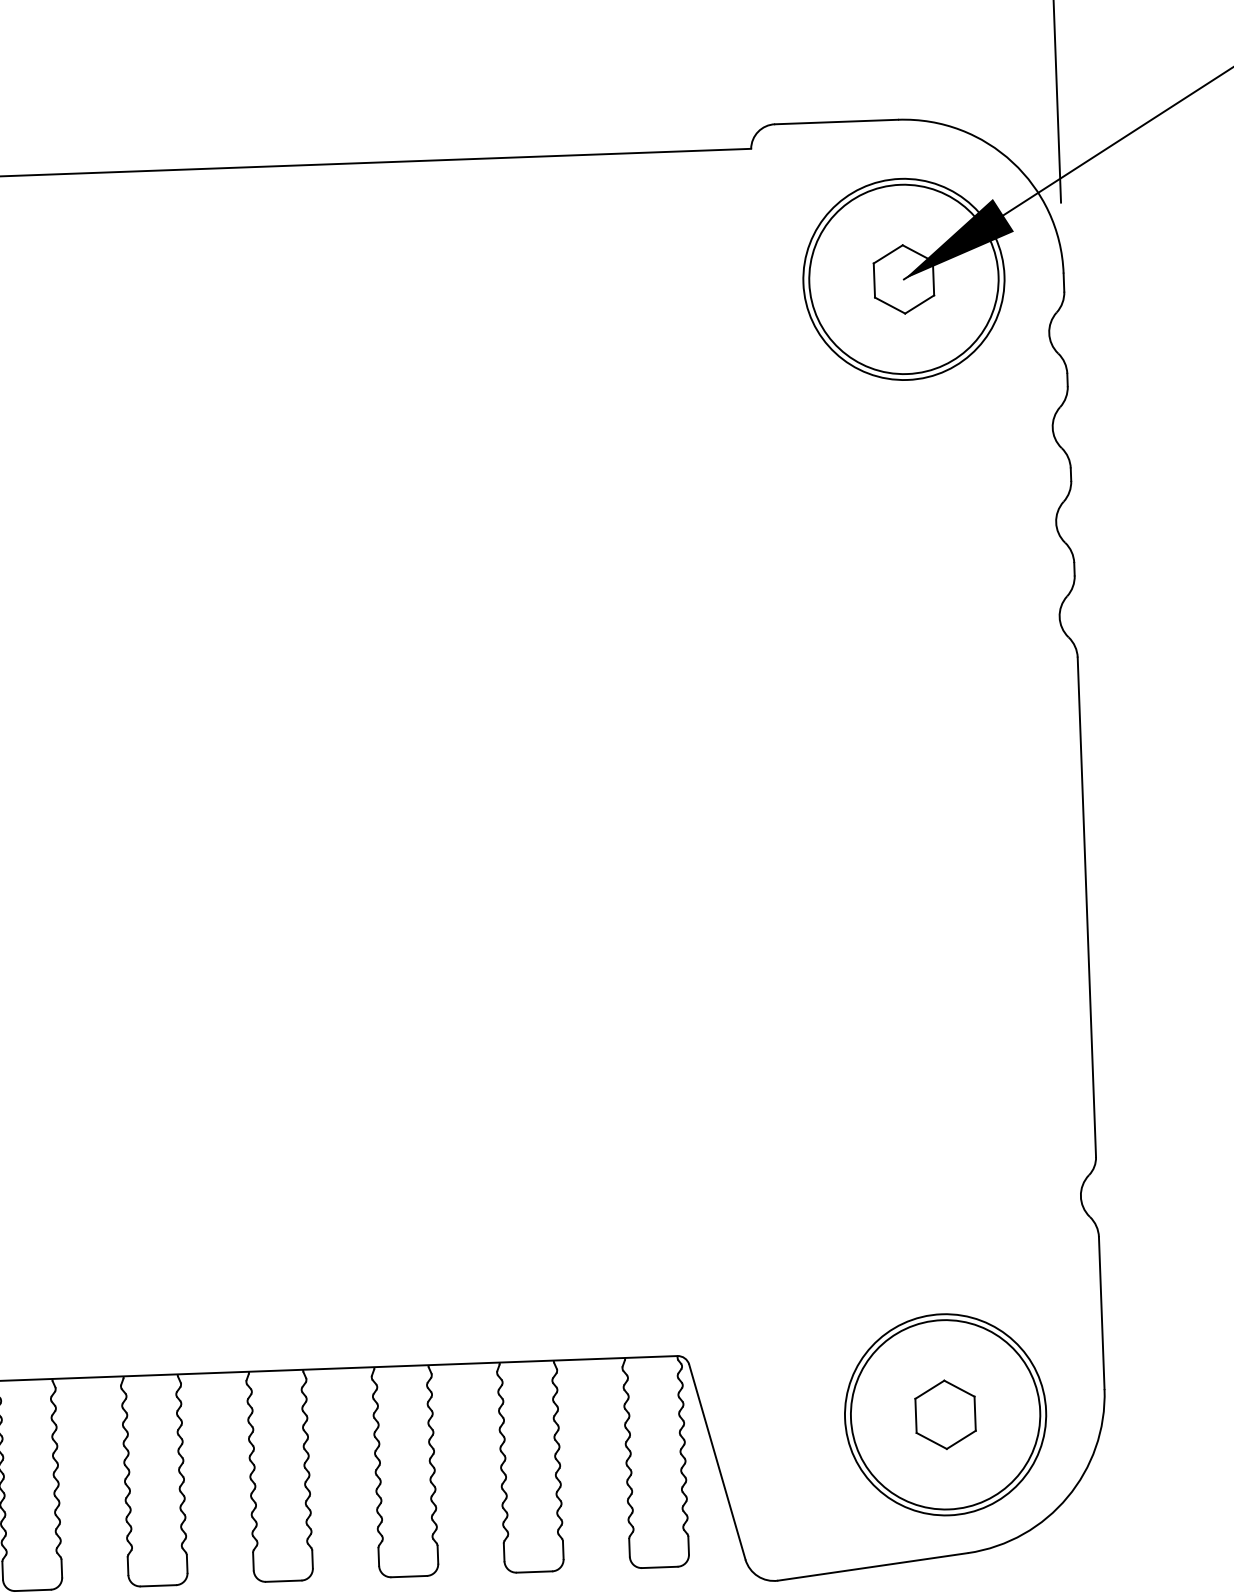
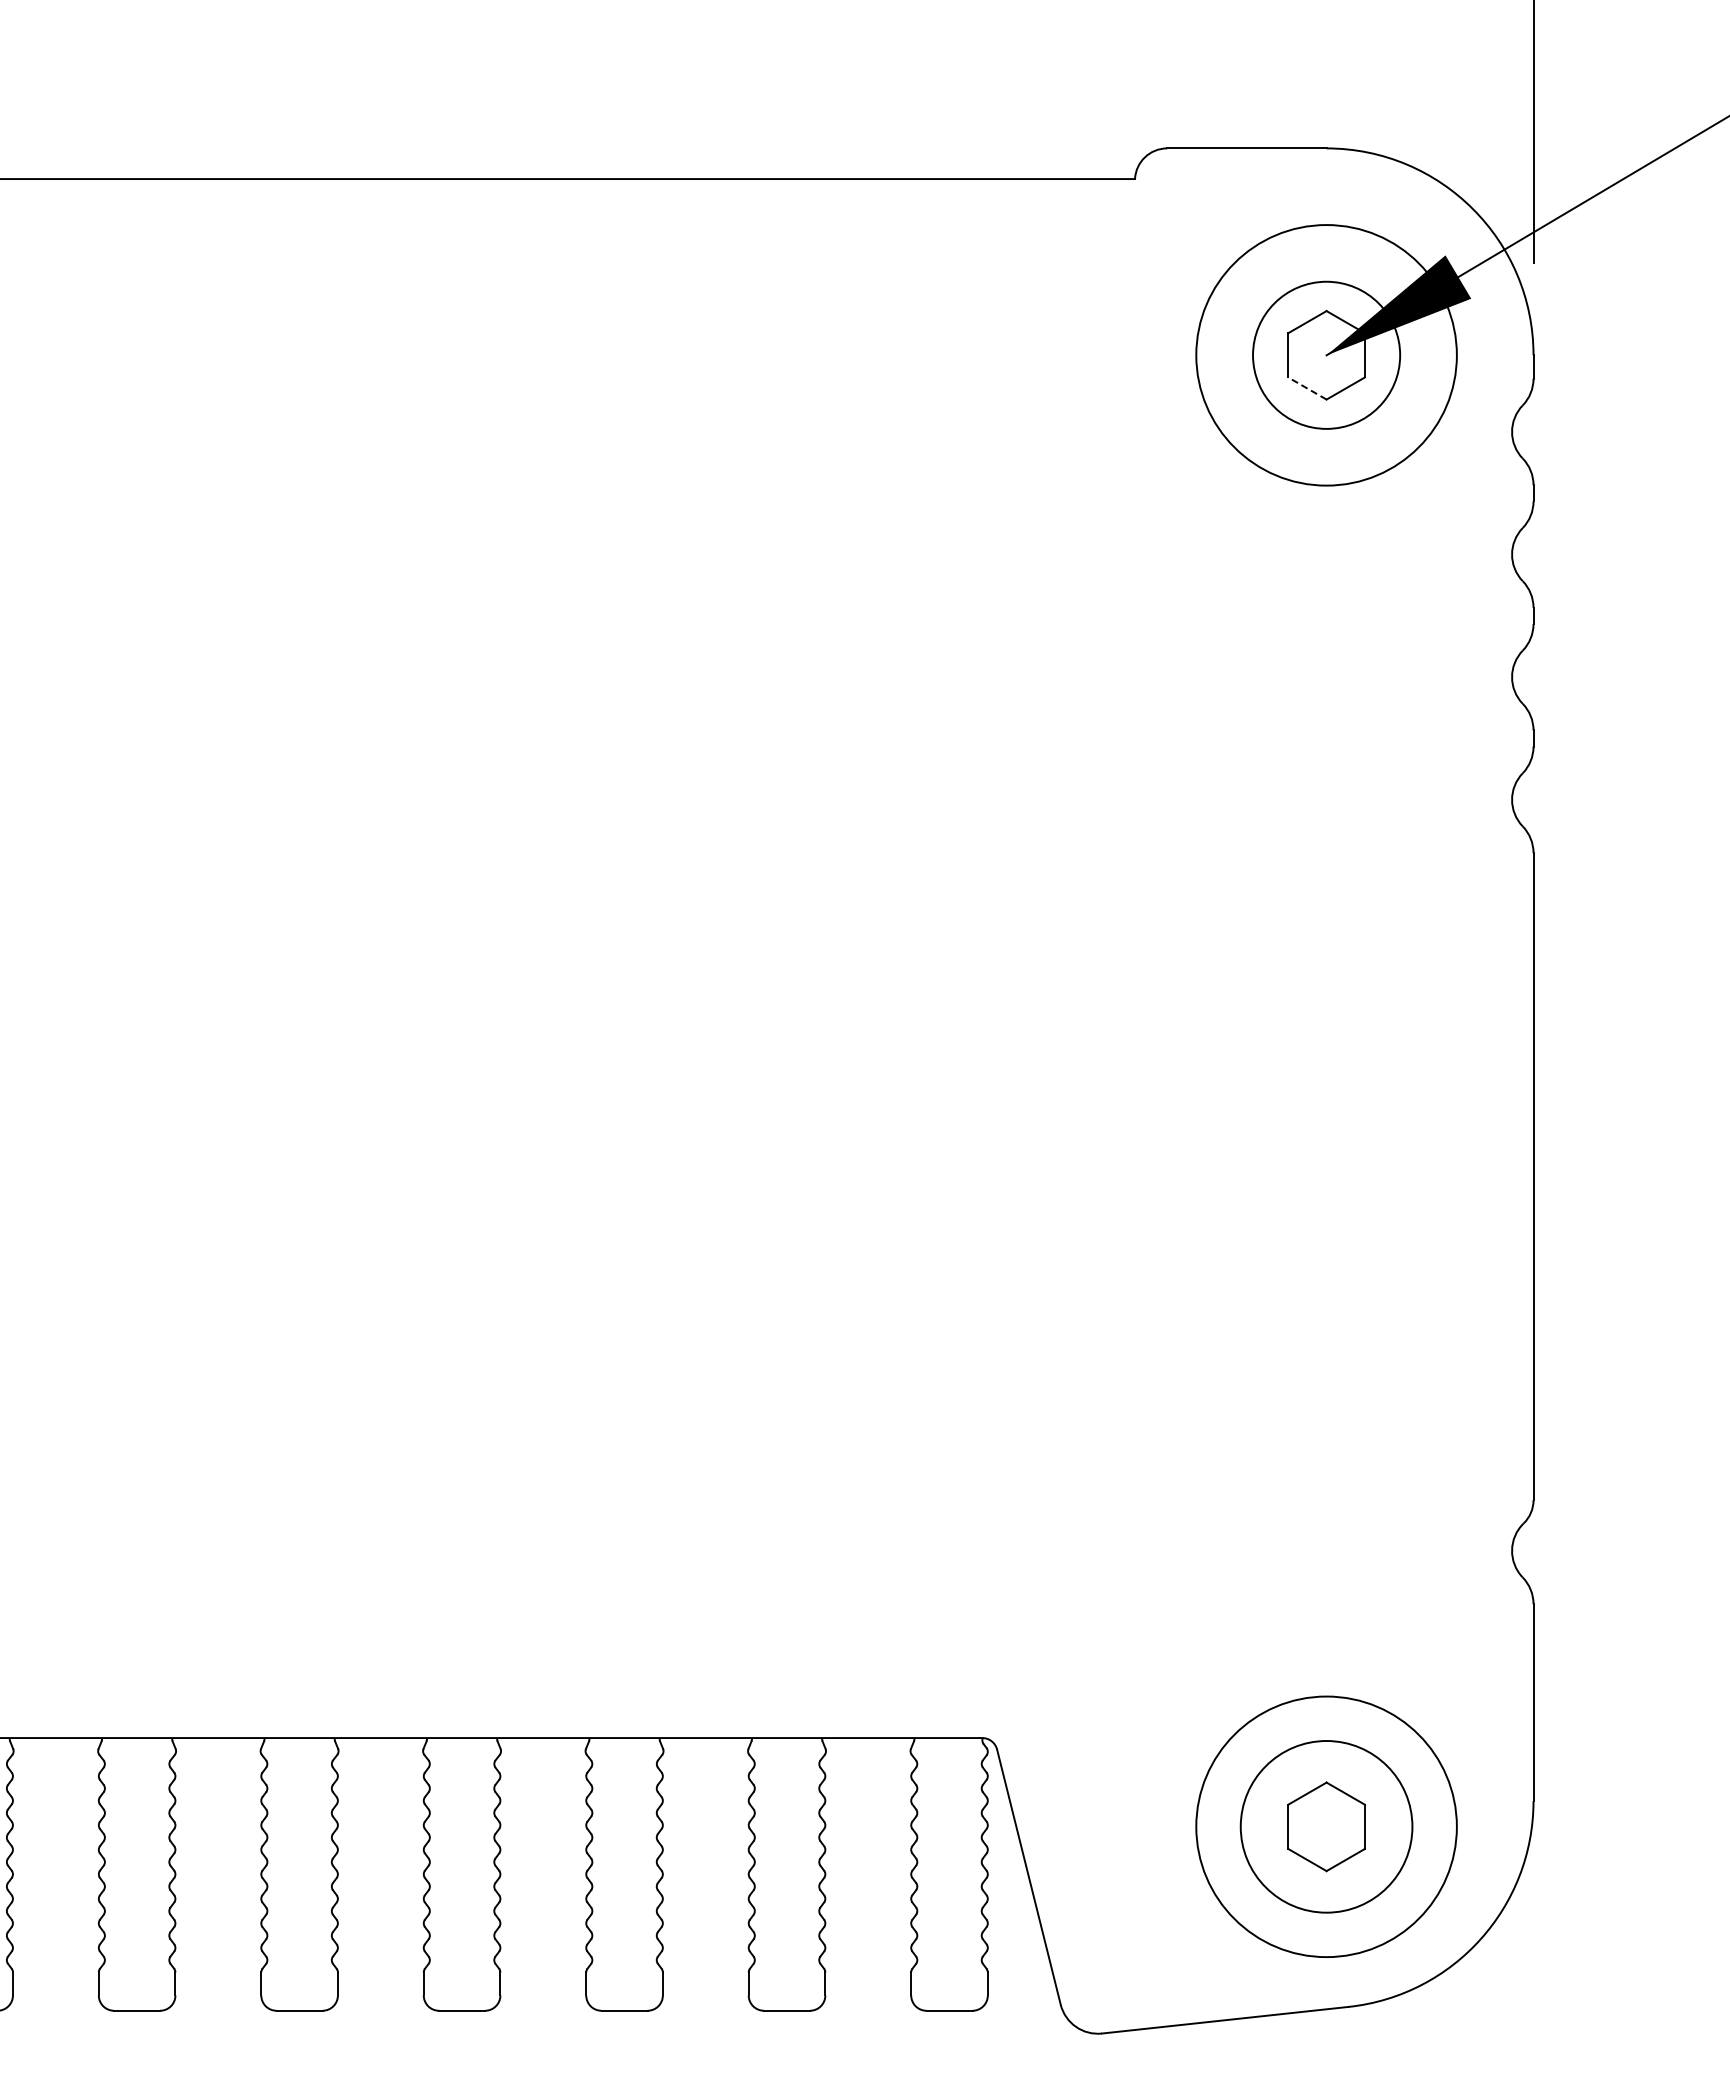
circle: (903, 278) -> (1326, 354), size x0.6
line: (890, 305) -> (1307, 388), solid -> dashed
circle: (945, 1414) -> (1326, 1826), size x0.7

